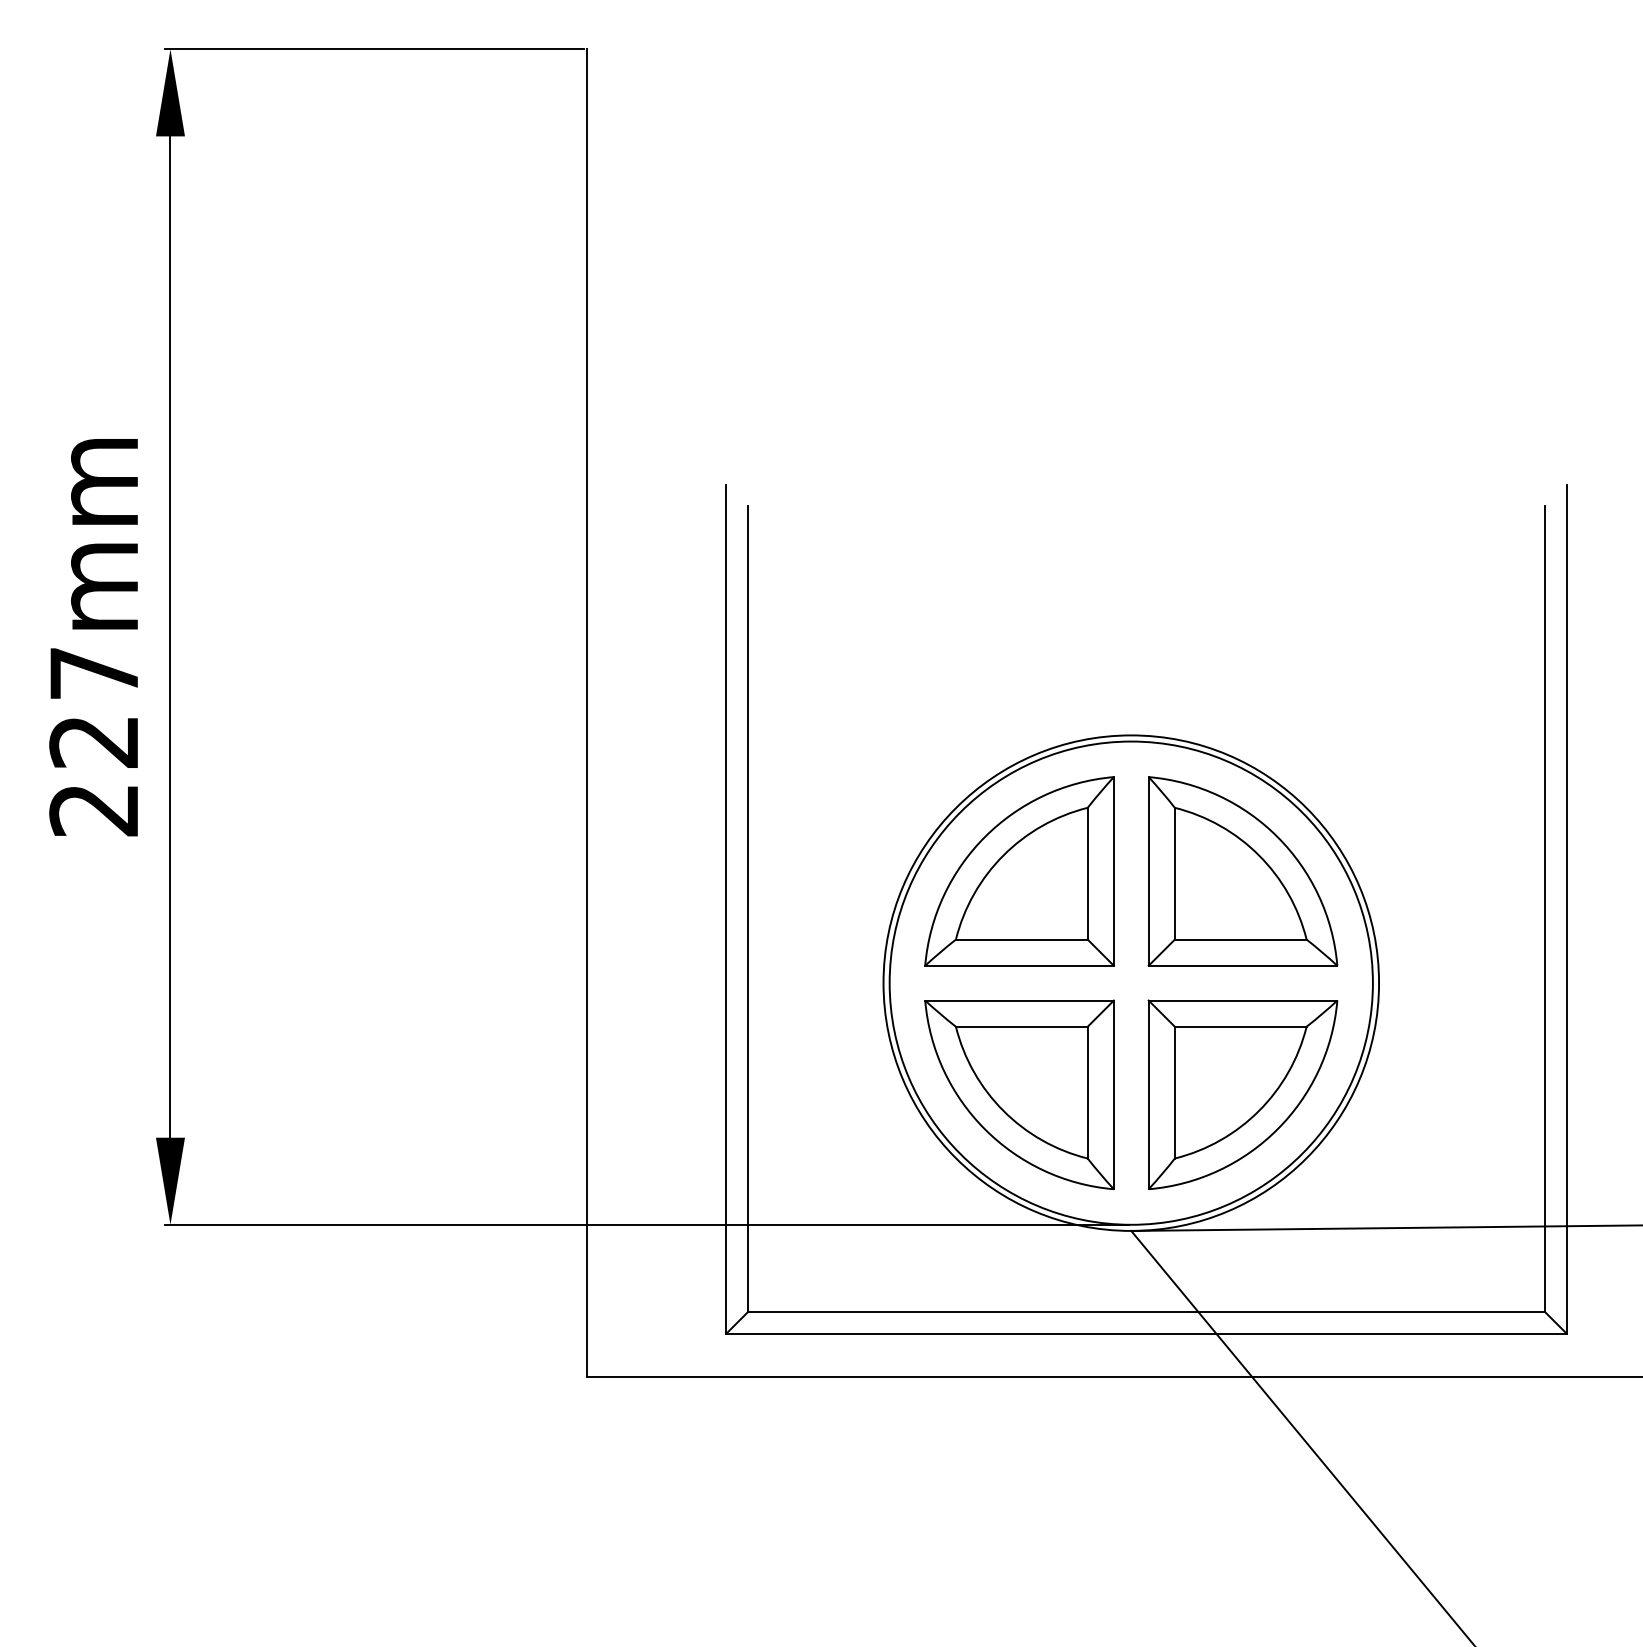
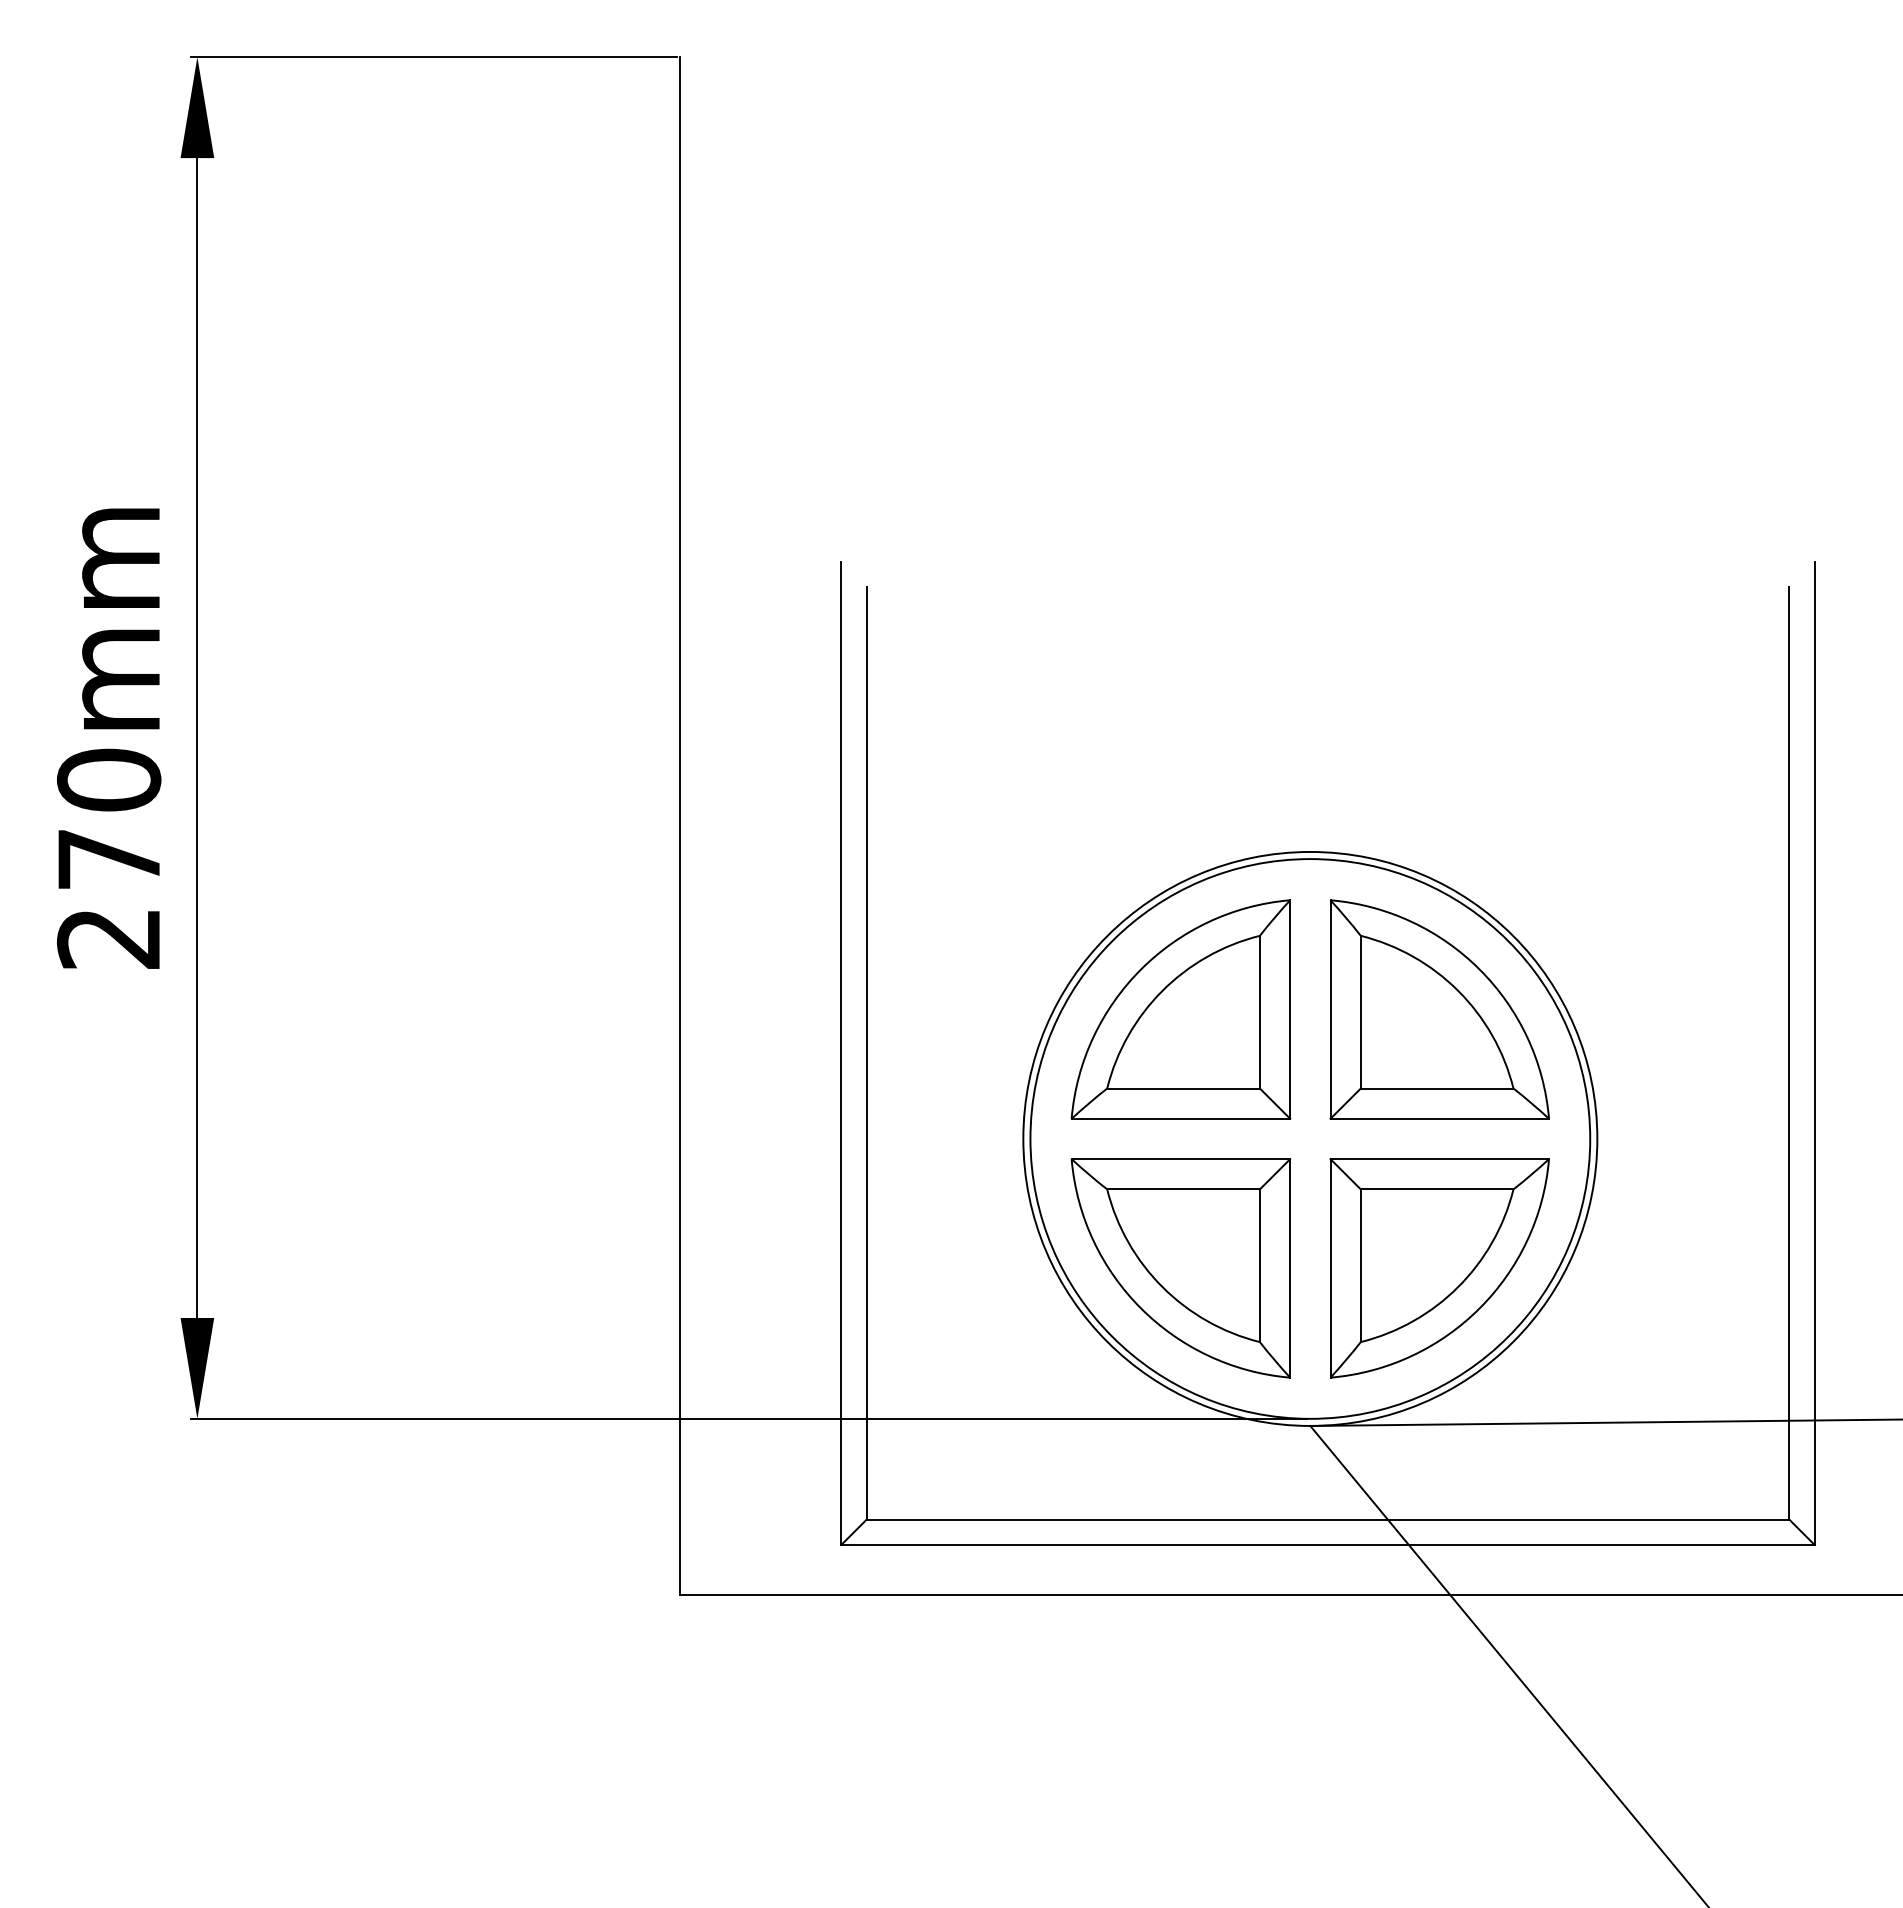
text: (93, 706) -> (108, 818), 227mm -> 270mm

